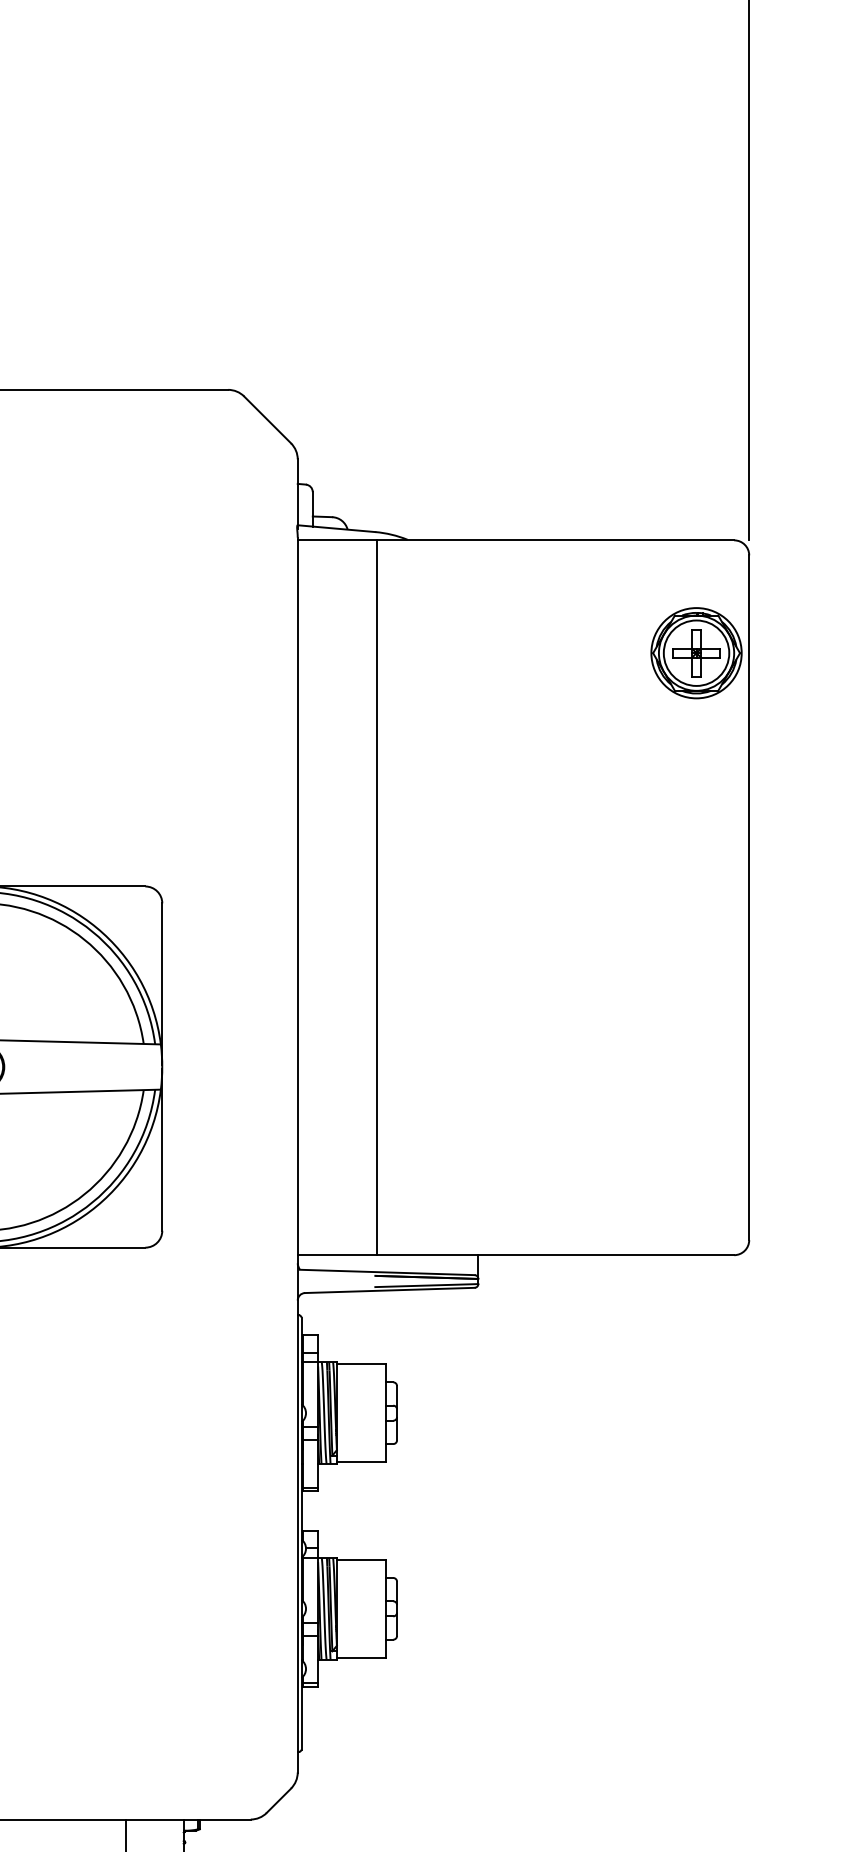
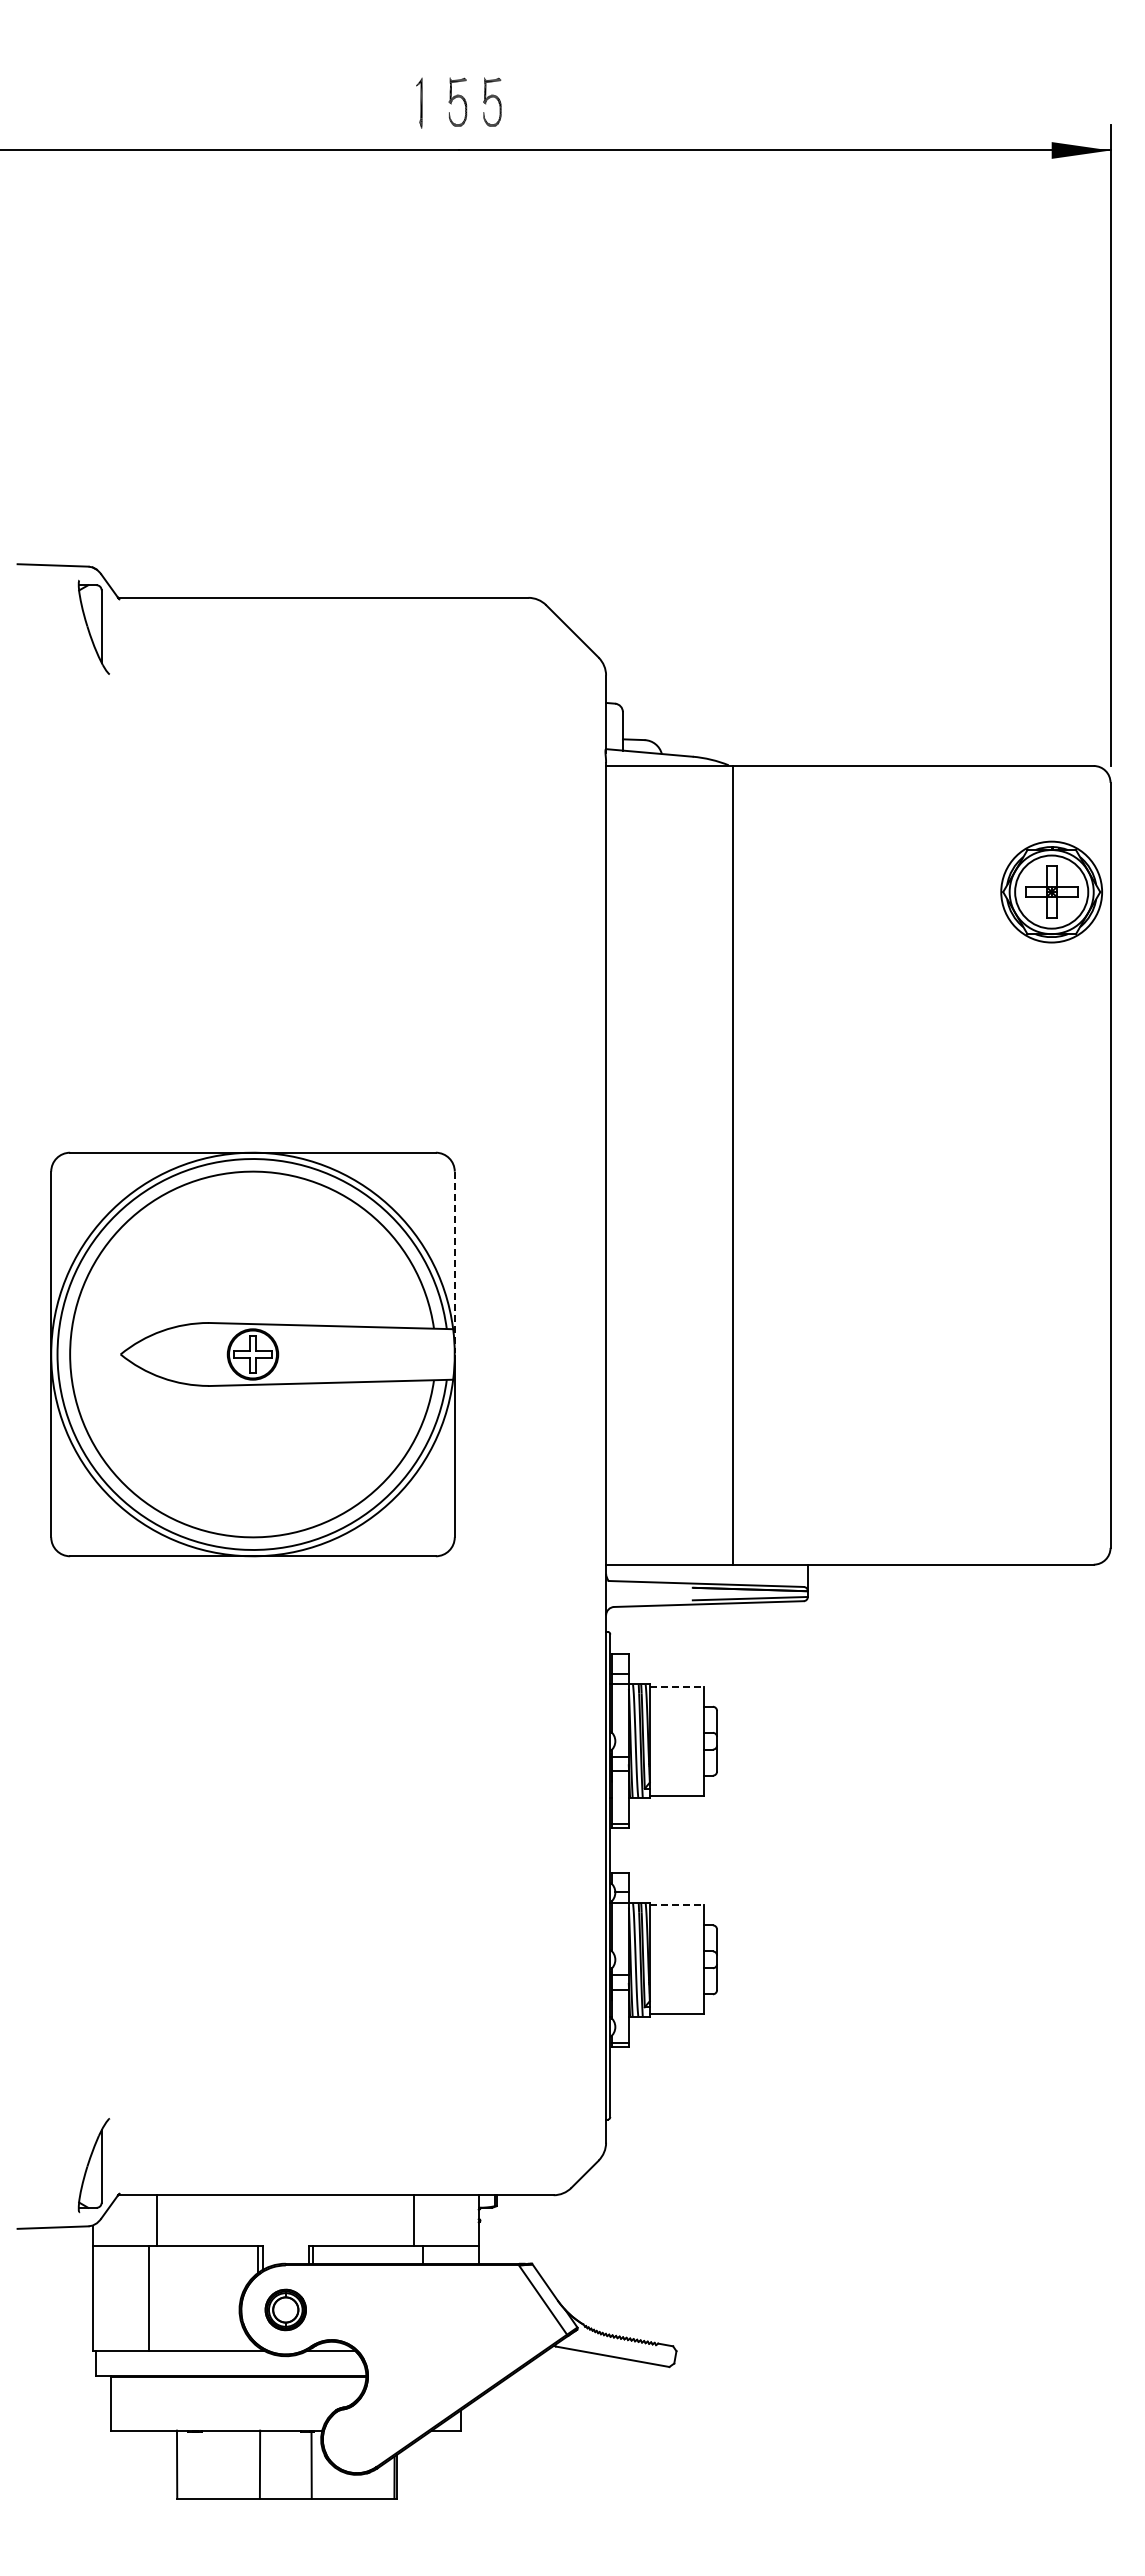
line: (376, 897) -> (733, 1164), moved
line: (162, 984) -> (454, 1262), solid -> dashed
line: (361, 1364) -> (677, 1686), solid -> dashed
line: (361, 1560) -> (677, 1905), solid -> dashed

